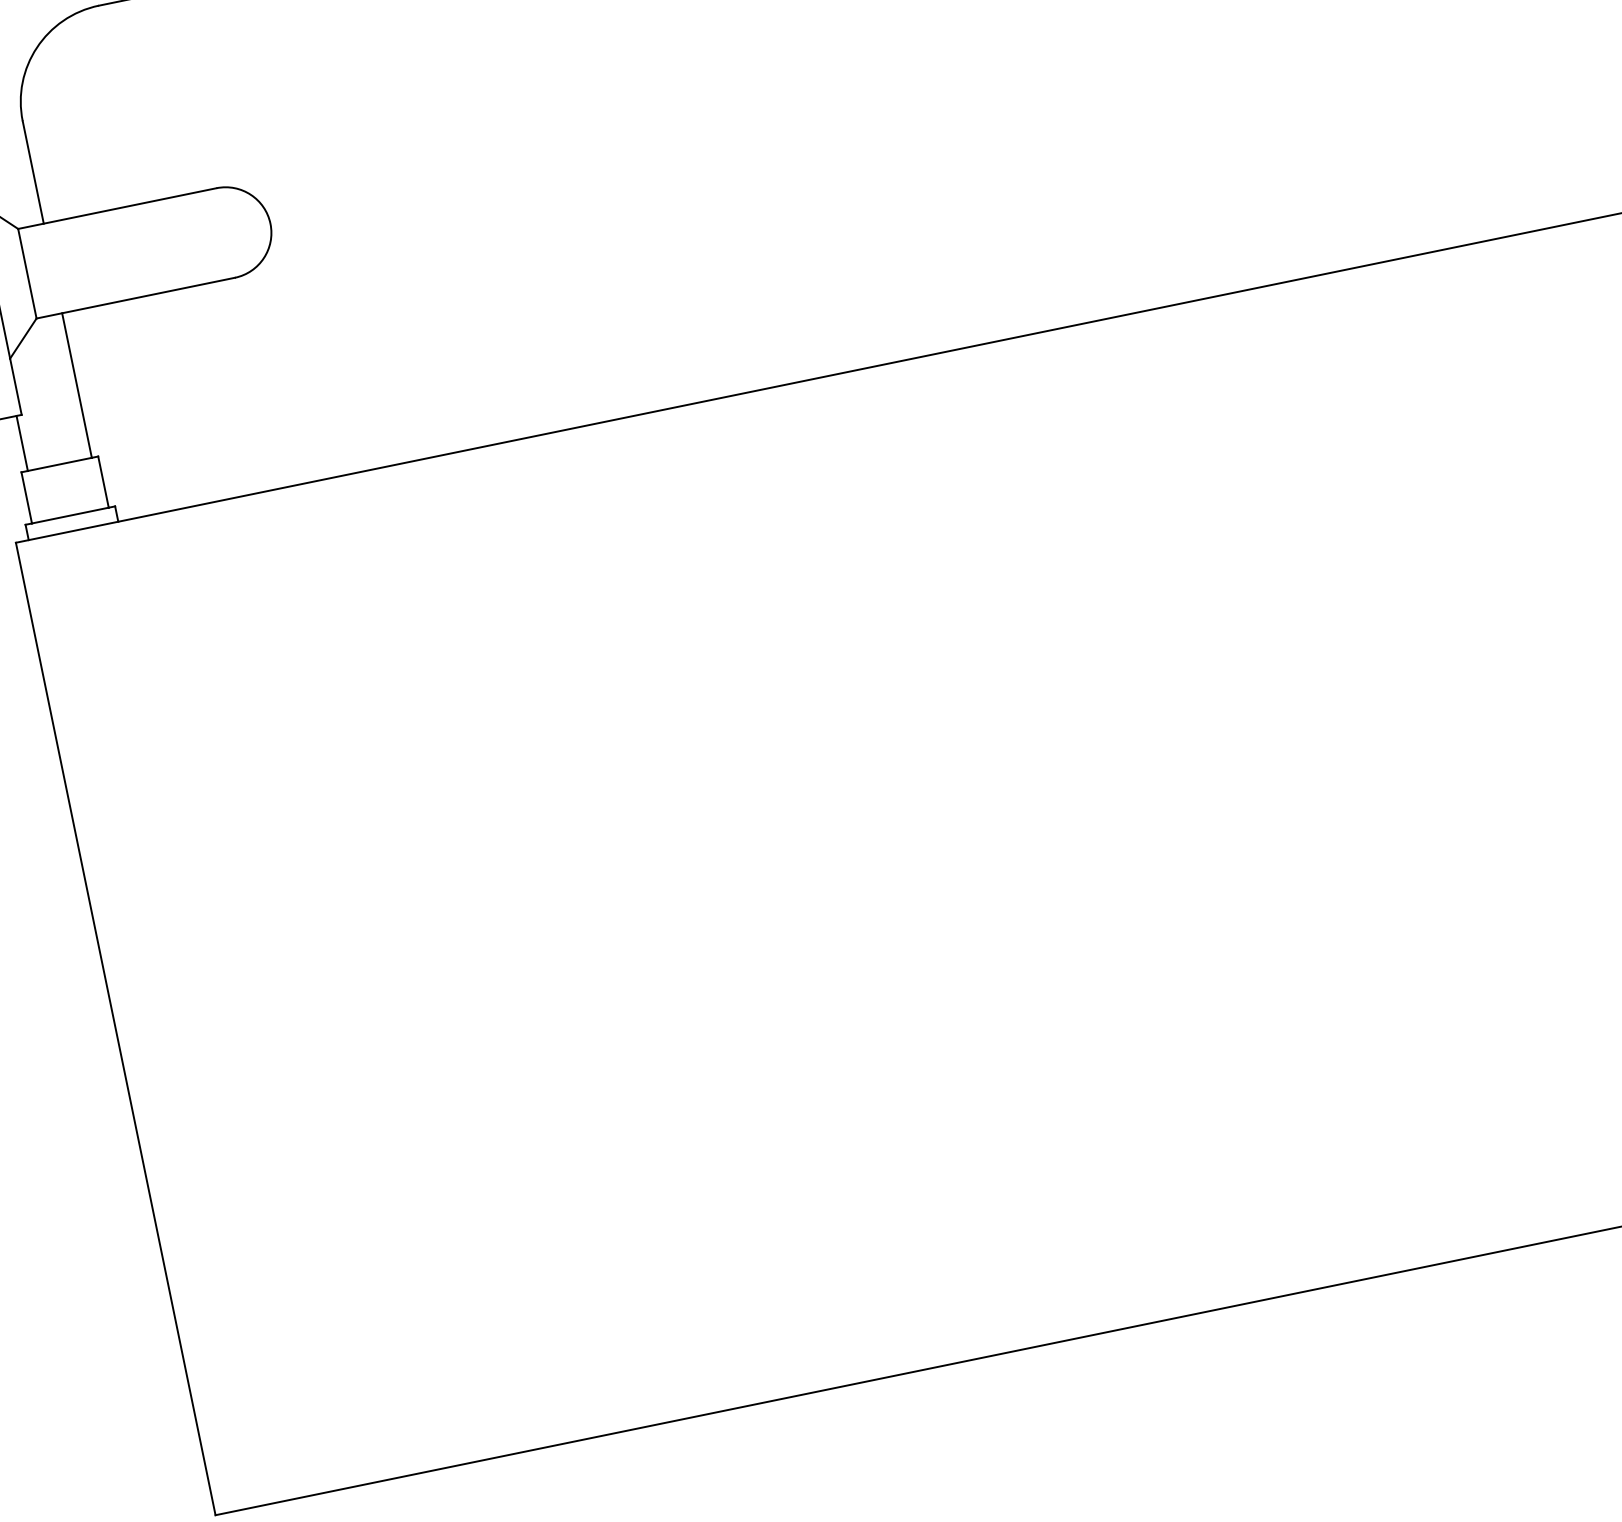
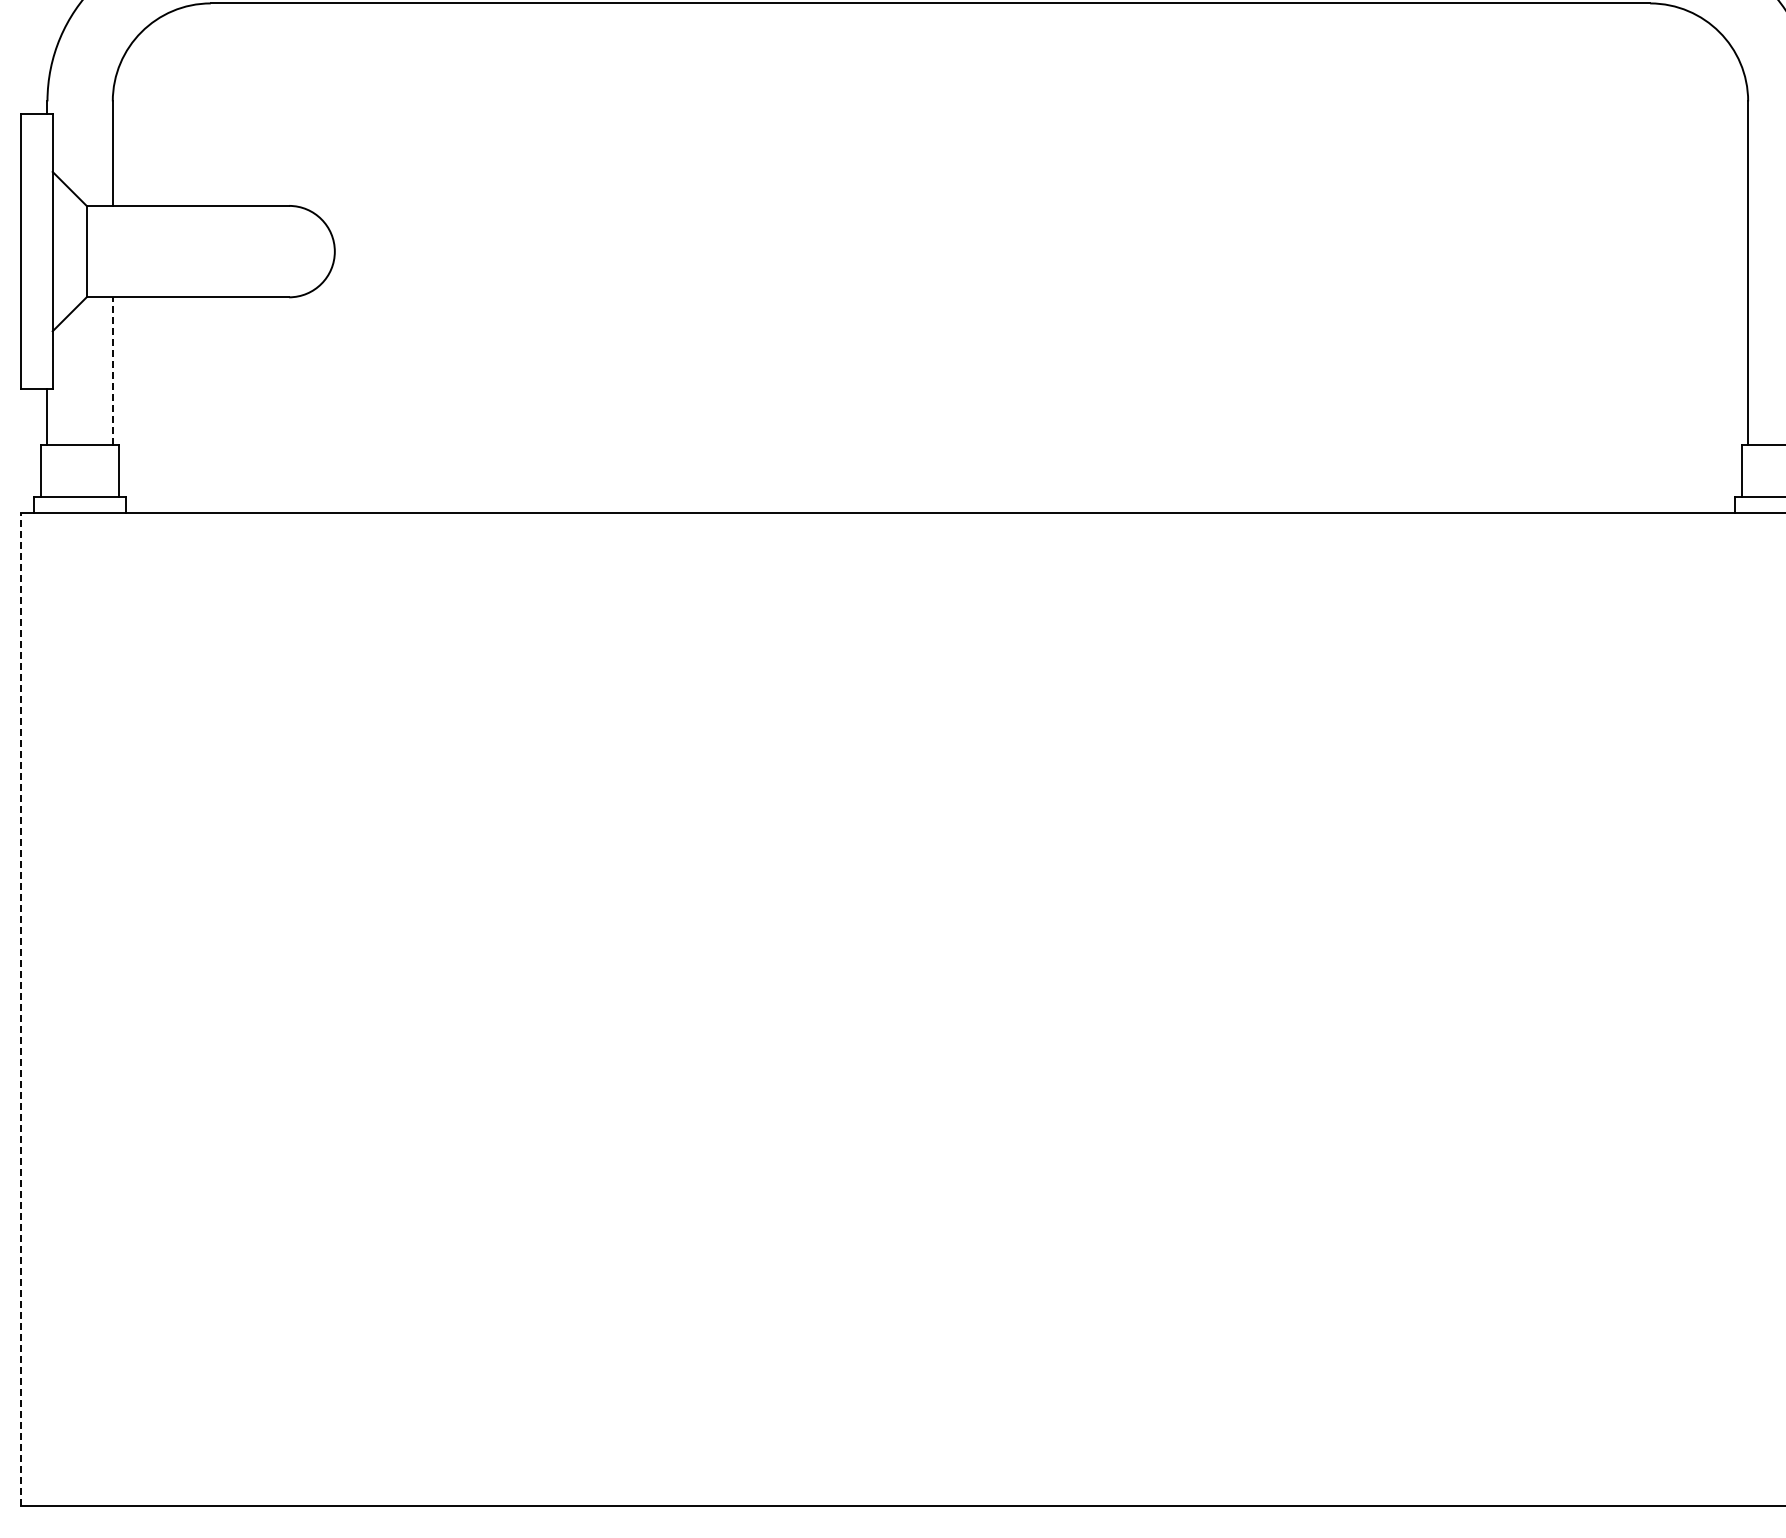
line: (76, 385) -> (112, 371), solid -> dashed
line: (115, 1028) -> (21, 1008), solid -> dashed

